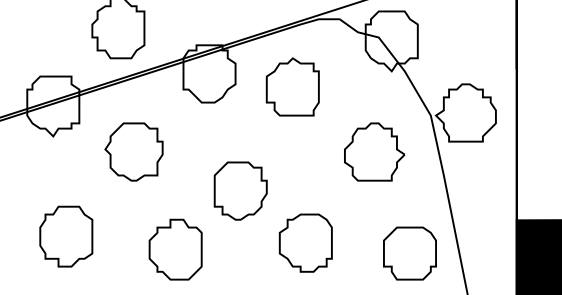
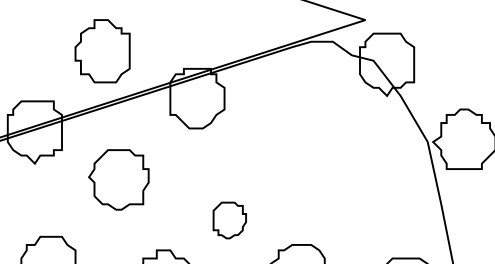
part: (292, 86) -> (283, 111), removed
part: (374, 151) -> (369, 179), removed
part: (240, 190) -> (229, 219), size x0.6

